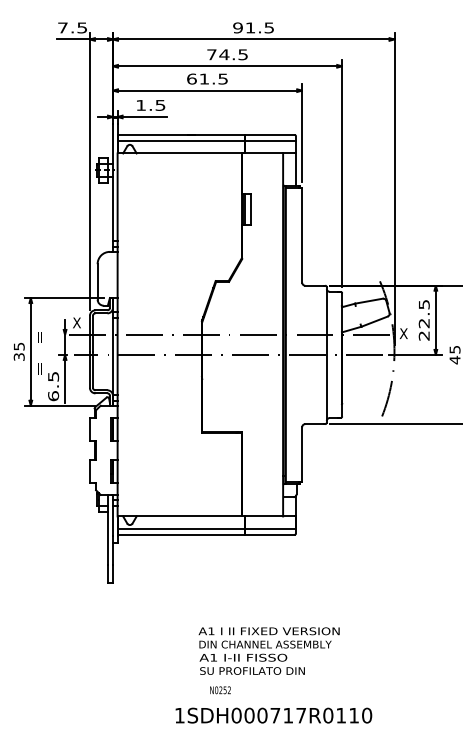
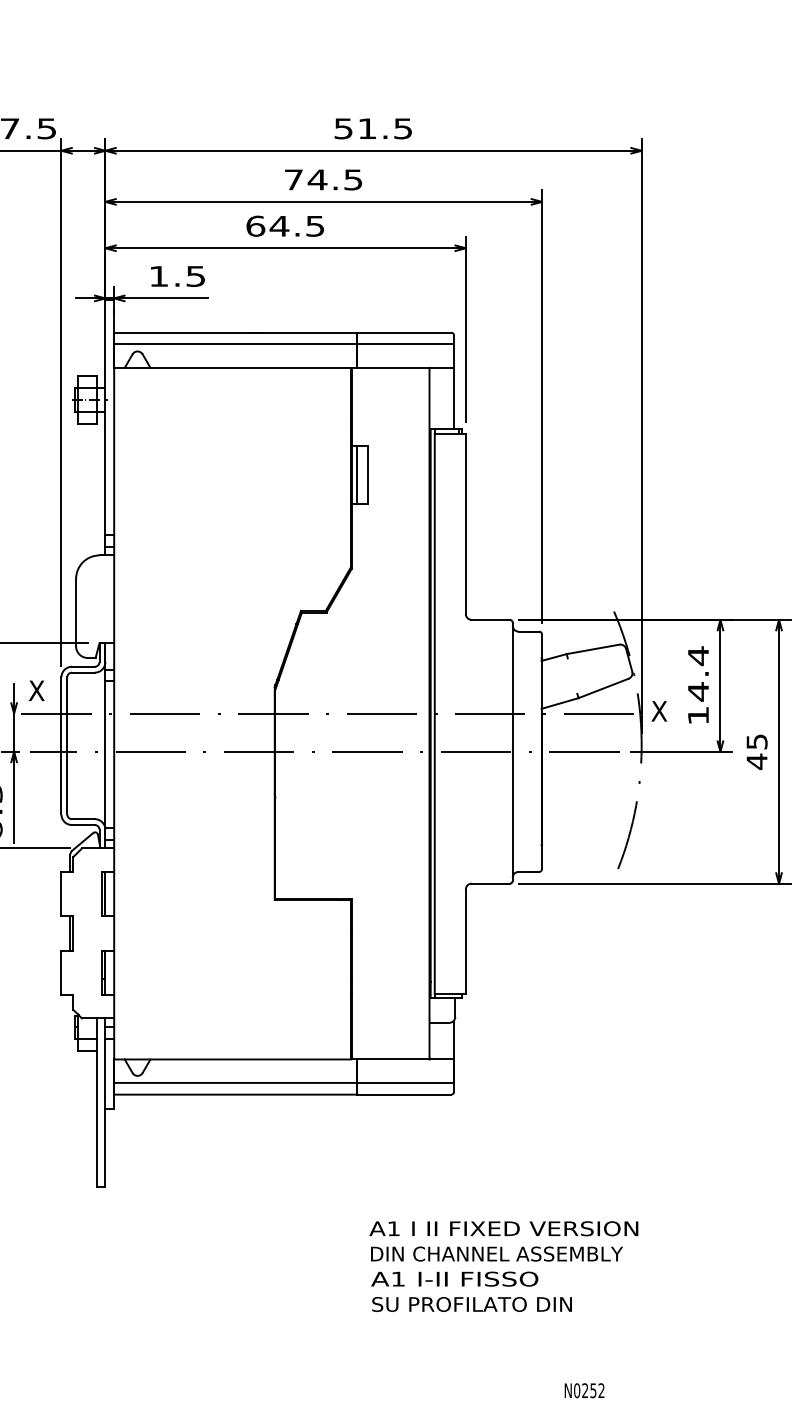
text: (237, 27) -> (342, 127), 91.5 -> 51.5
text: (204, 78) -> (279, 225), 61.5 -> 64.5
text: (423, 319) -> (696, 684), 22.5 -> 14.4
text: (268, 650) -> (502, 1265), moved
text: (220, 690) -> (584, 1391), moved

